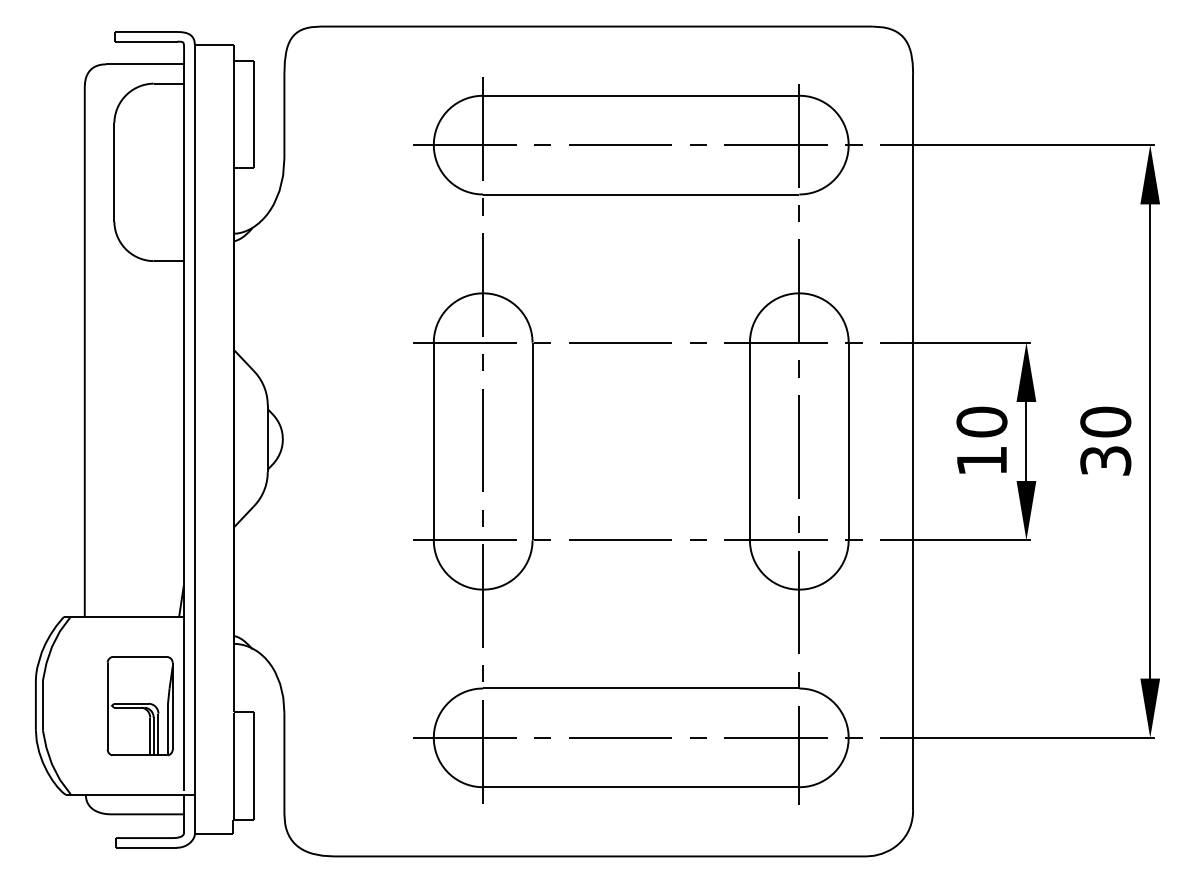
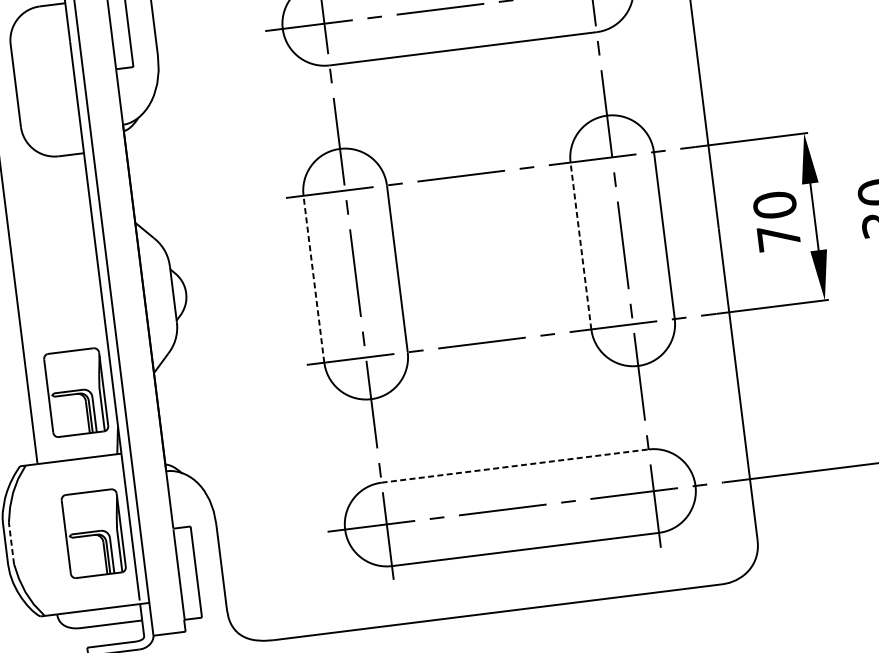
line: (433, 441) -> (313, 279), solid -> dashed
line: (749, 441) -> (580, 246), solid -> dashed
text: (981, 460) -> (778, 237), 10 -> 70
part: (139, 539) -> (75, 393), added
line: (641, 688) -> (515, 466), solid -> dashed
line: (42, 705) -> (11, 543), solid -> dashed

